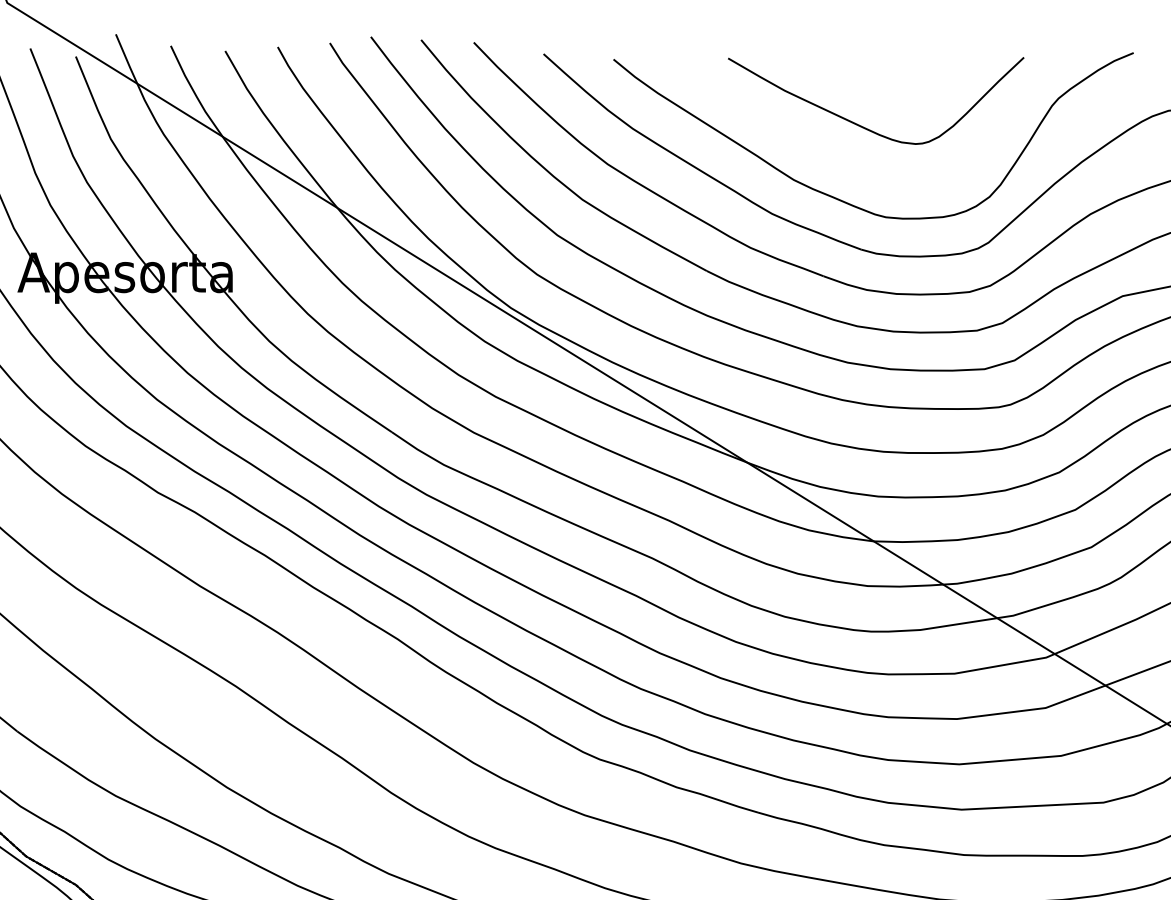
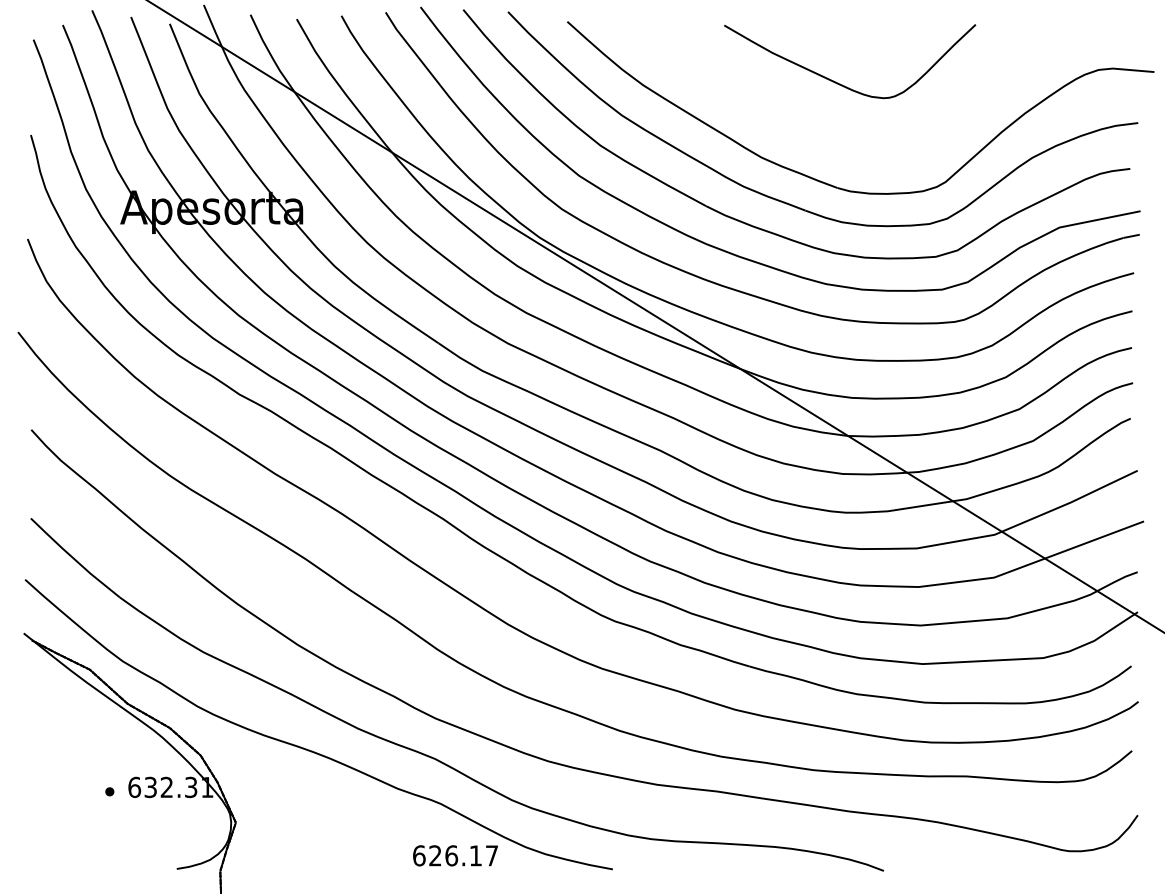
curve: (842, 199) -> (821, 145), removed

